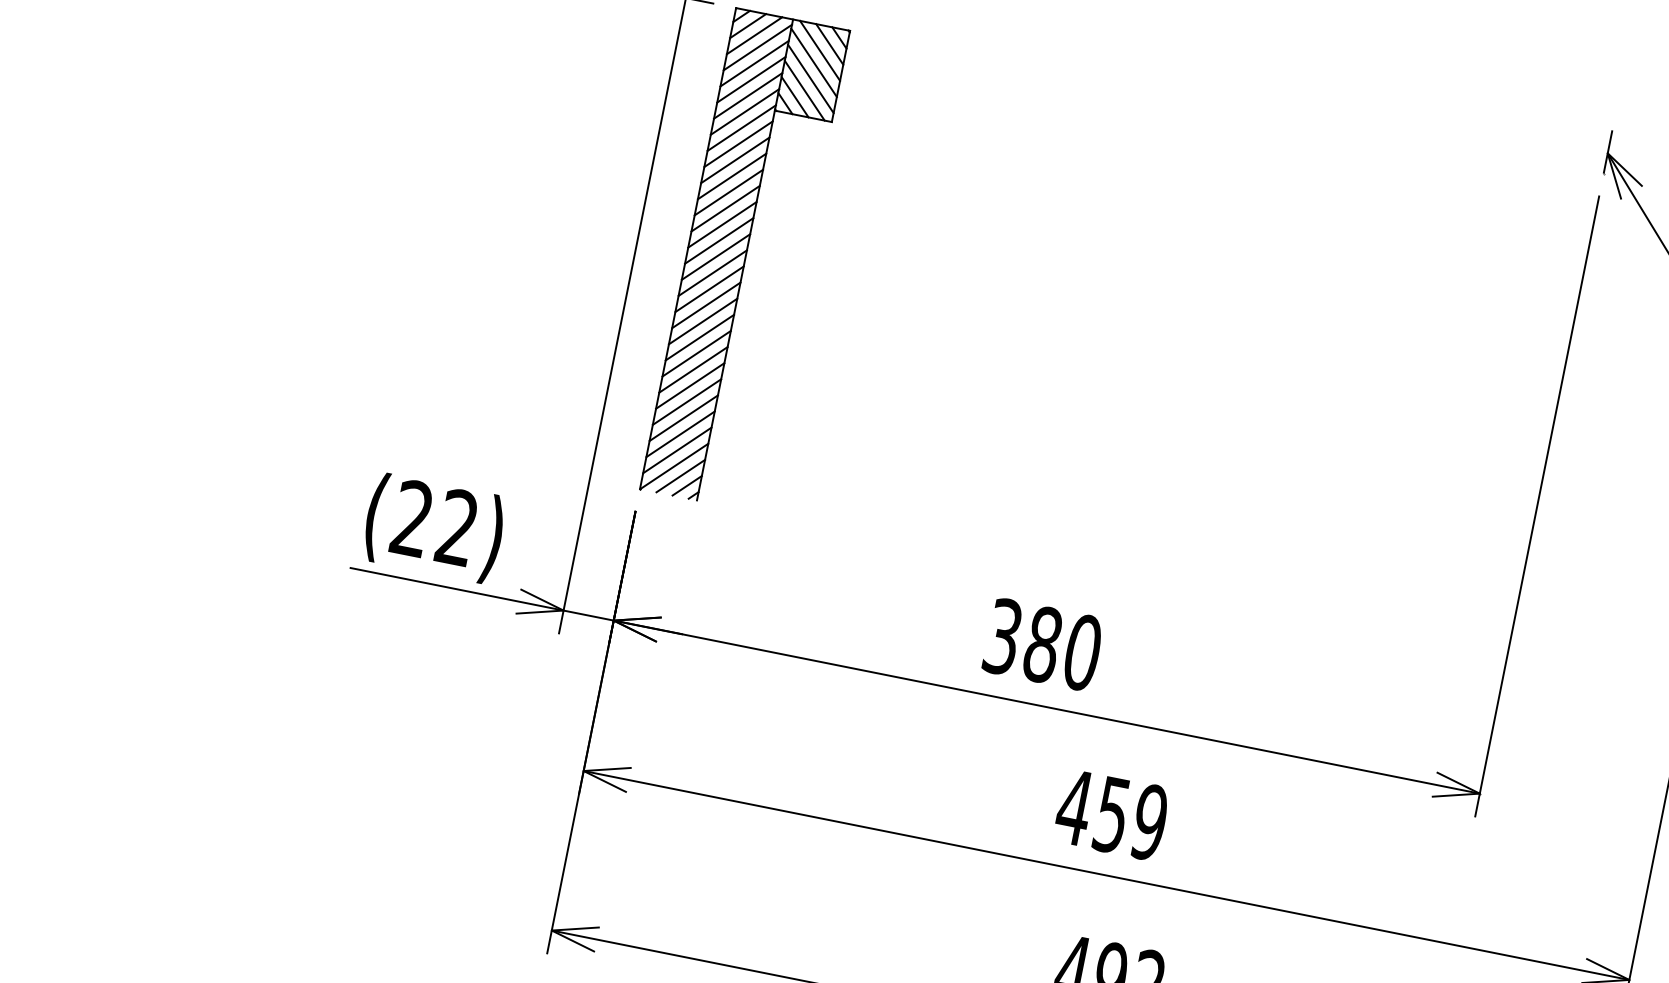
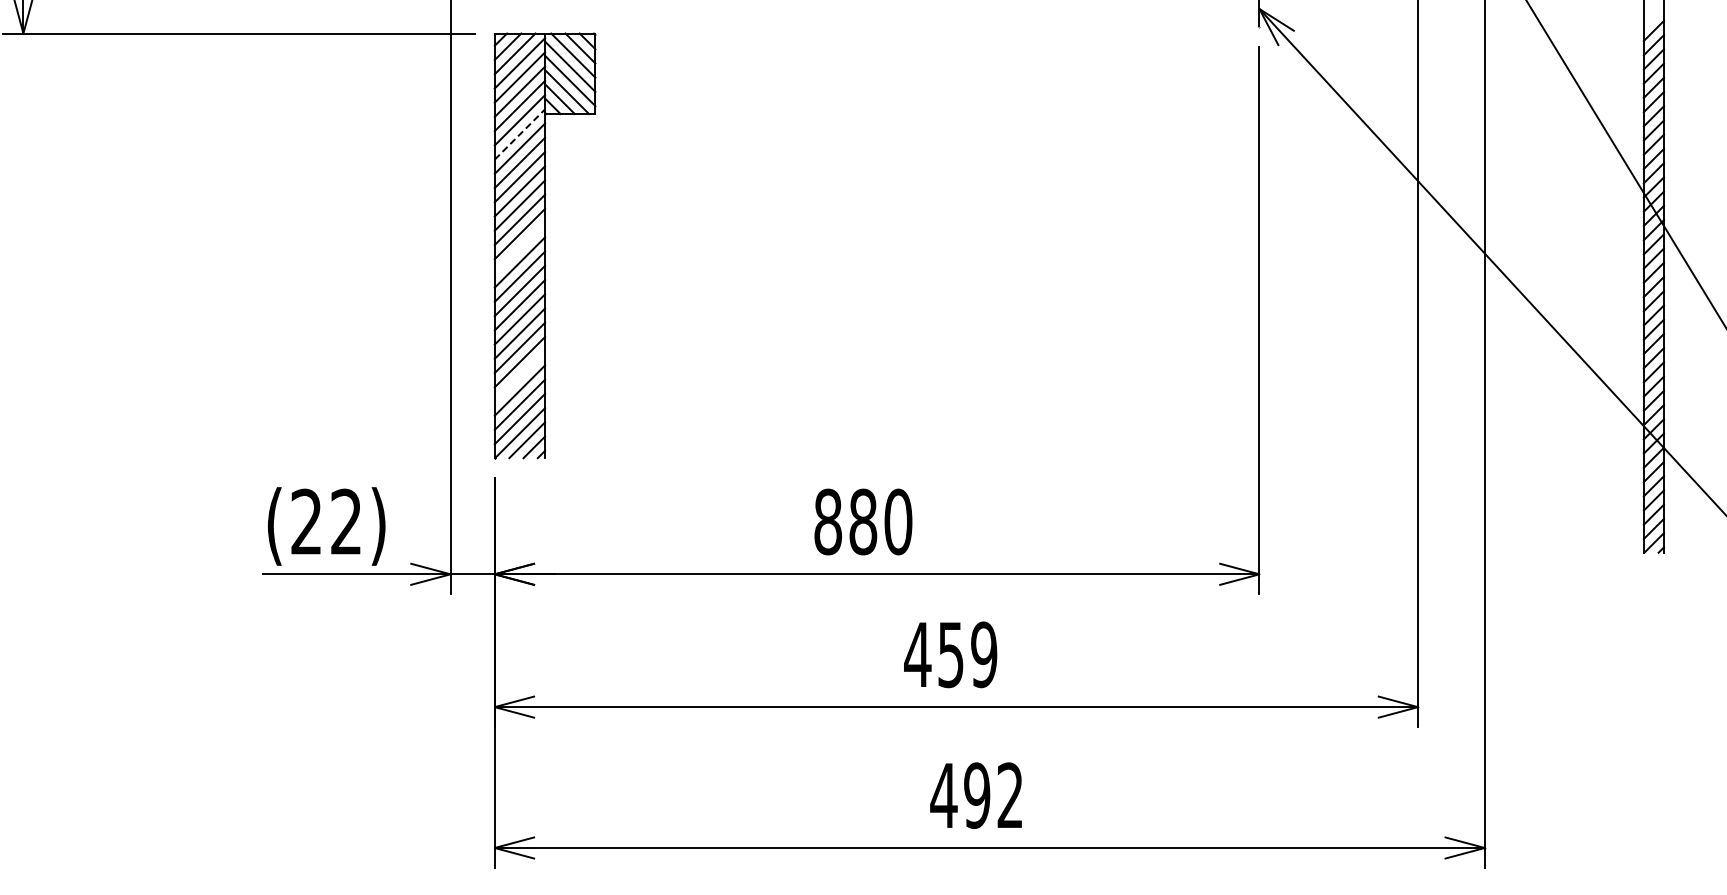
line: (741, 128) -> (519, 134), solid -> dashed
line: (715, 257) -> (519, 248), removed
line: (686, 402) -> (519, 376), removed
text: (1003, 636) -> (828, 521), 380 -> 880

